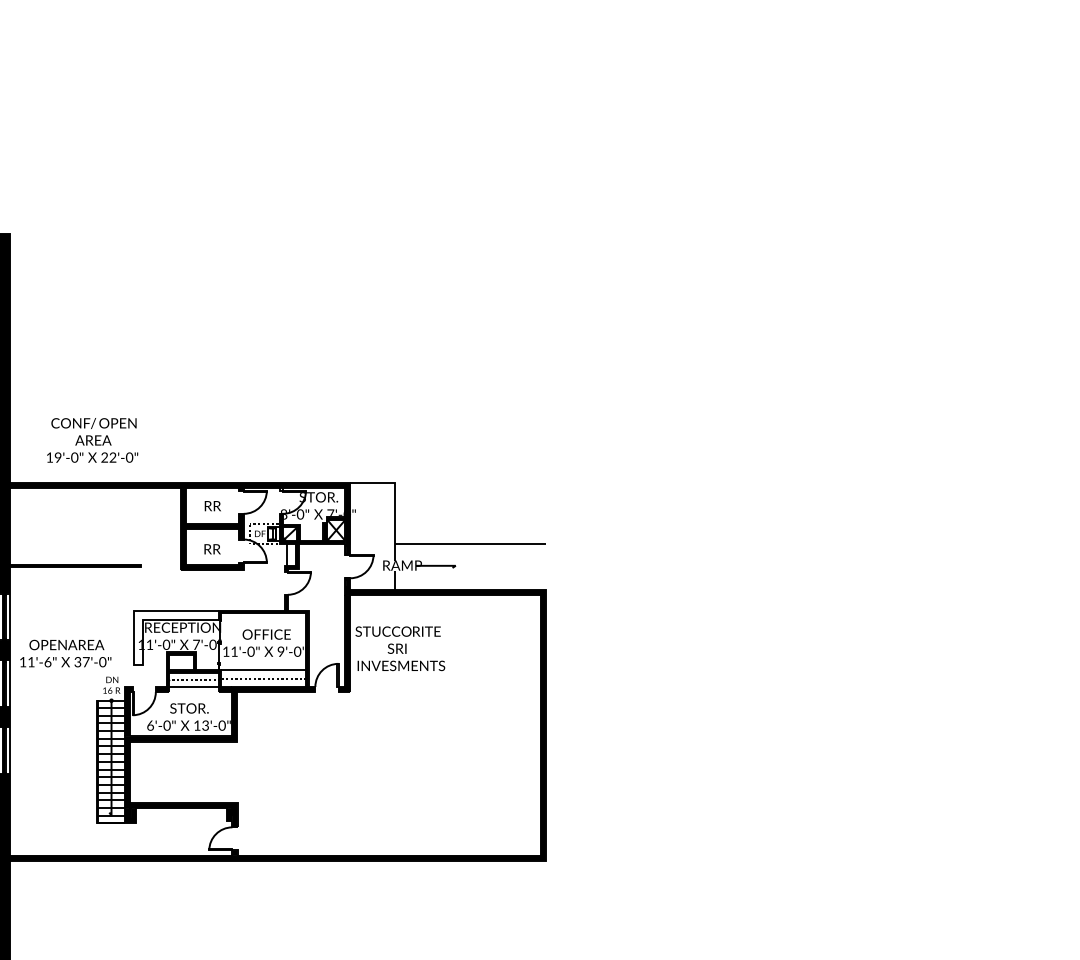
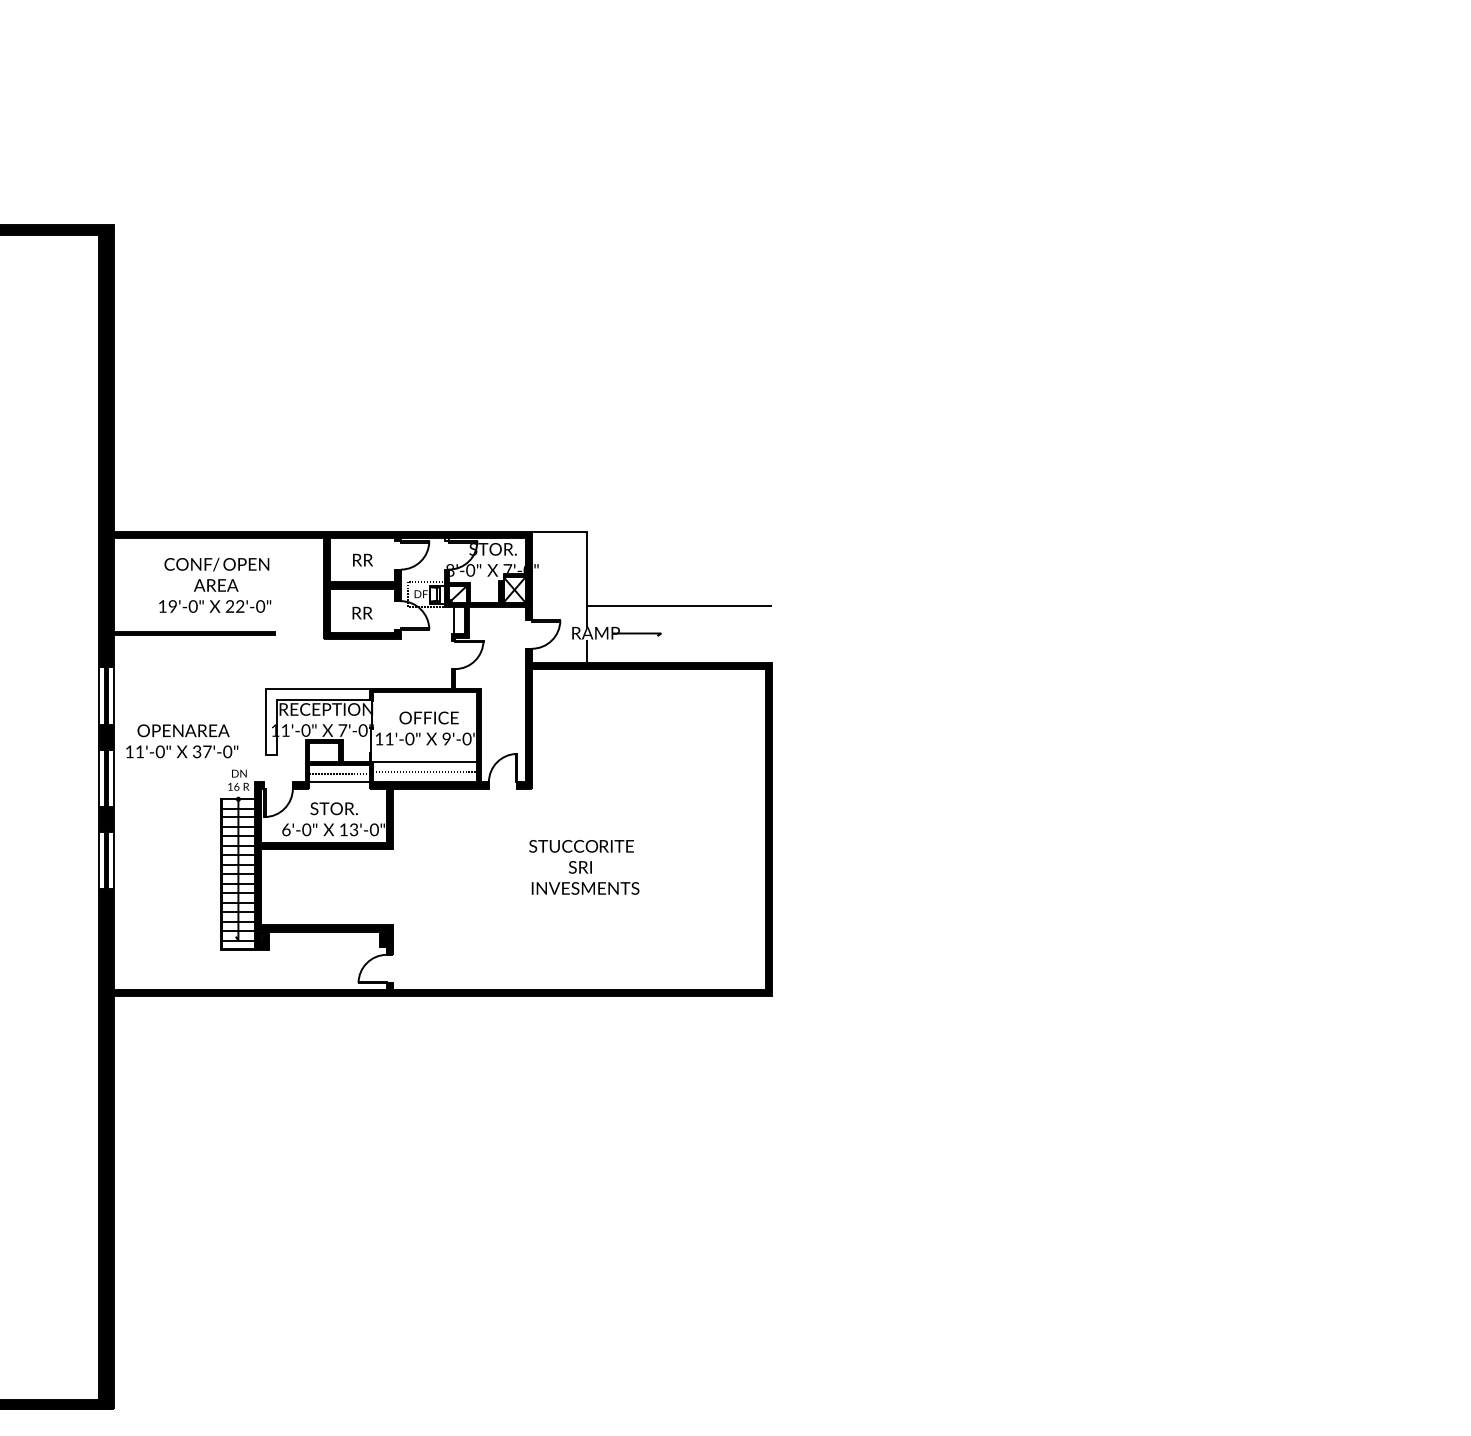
text: (92, 439) -> (215, 584), moved
text: (400, 648) -> (584, 867), moved
text: (47, 661) -> (159, 751), 11'-6" -> 11'-0"

